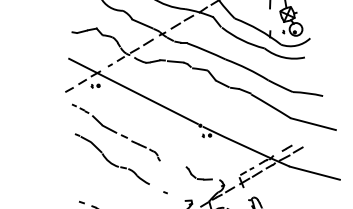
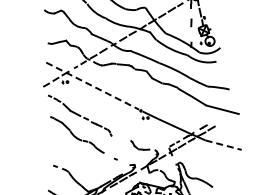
line: (134, 91) -> (93, 86), solid -> dashed
line: (314, 173) -> (223, 145), solid -> dashed

